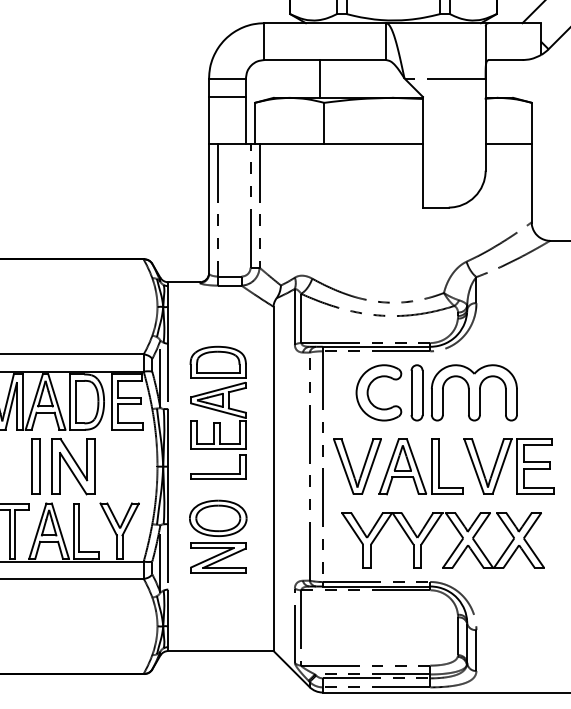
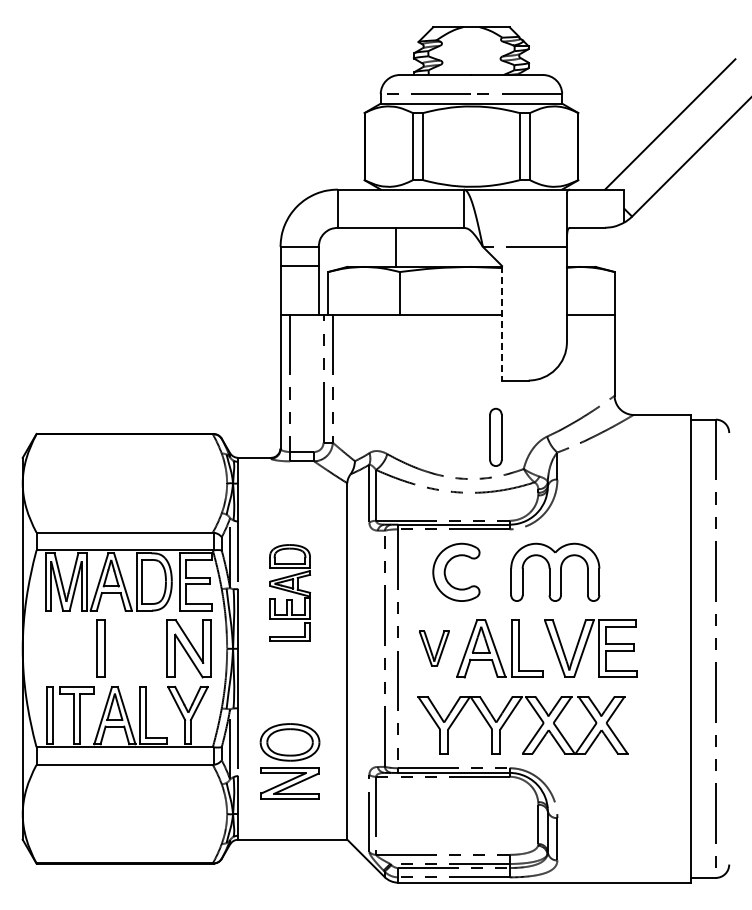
line: (423, 152) -> (502, 323), solid -> dashed
part: (416, 392) -> (495, 436), moved
part: (217, 412) -> (289, 592), size x0.7
part: (72, 466) -> (188, 648), moved
part: (357, 466) -> (434, 648), size x0.6
part: (217, 536) -> (289, 761), moved

